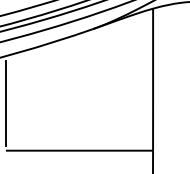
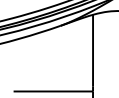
line: (5, 102) -> (13, 65), removed

